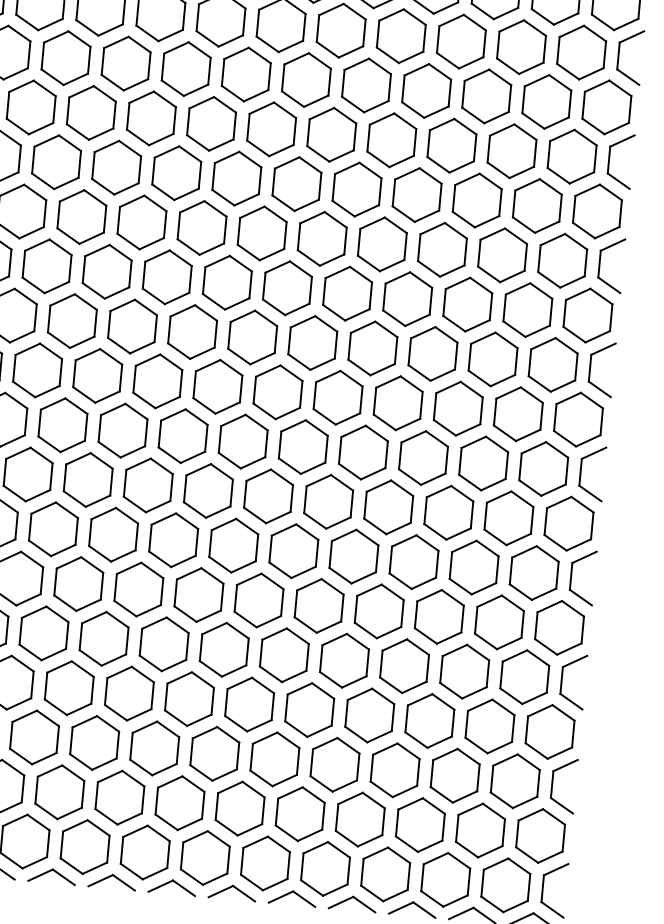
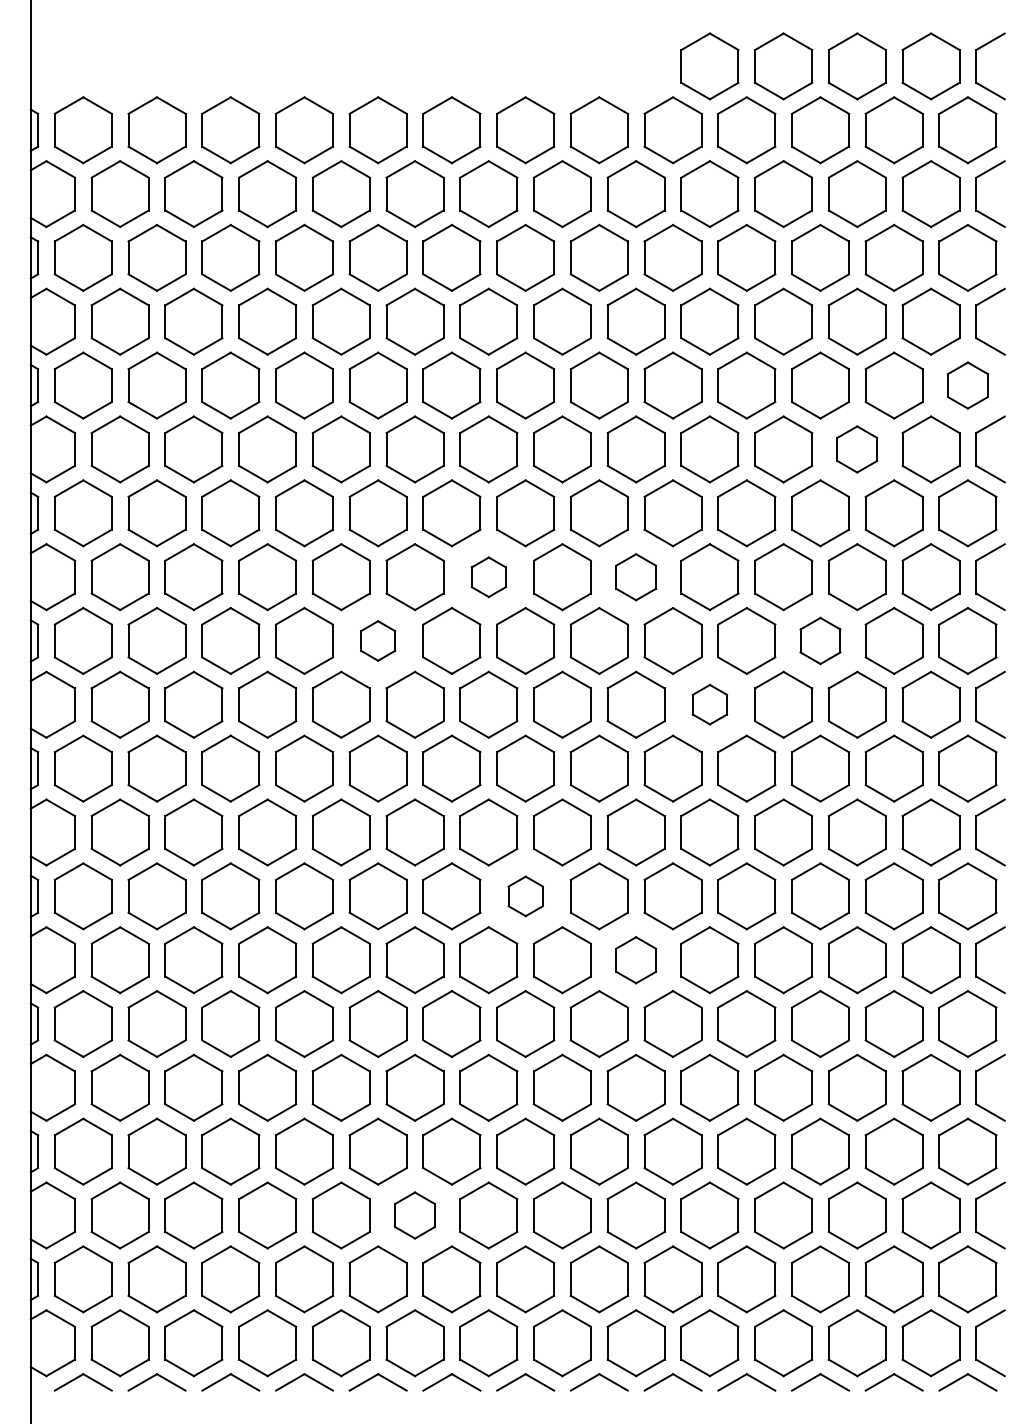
part: (606, 107) -> (967, 385), size x0.7
part: (511, 151) -> (856, 449), size x0.7
part: (201, 228) -> (488, 577), size x0.6
part: (321, 239) -> (635, 577), size x0.7
part: (106, 271) -> (377, 640), size x0.6
part: (467, 304) -> (820, 640), size x0.7
part: (372, 348) -> (709, 704), size x0.6
part: (208, 491) -> (525, 896), size x0.6
part: (293, 551) -> (635, 960), size x0.7
part: (94, 742) -> (414, 1215), size x0.7

